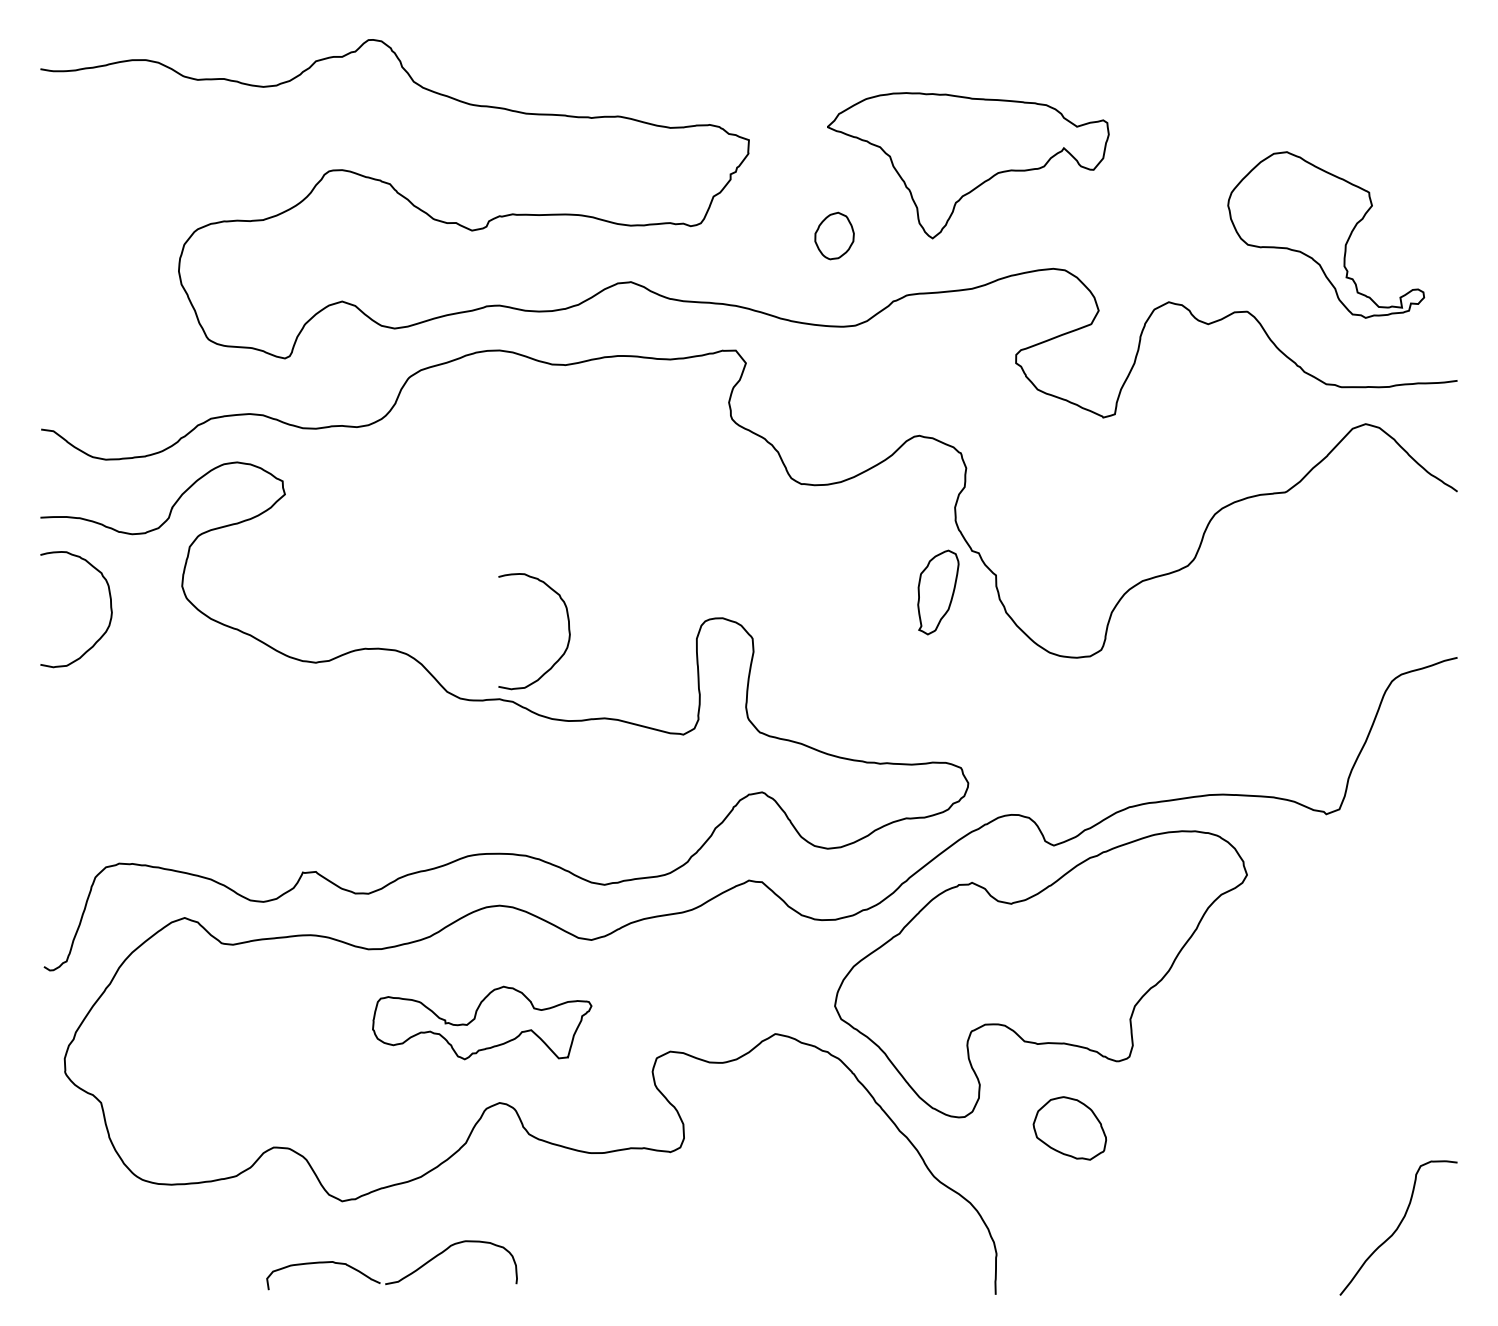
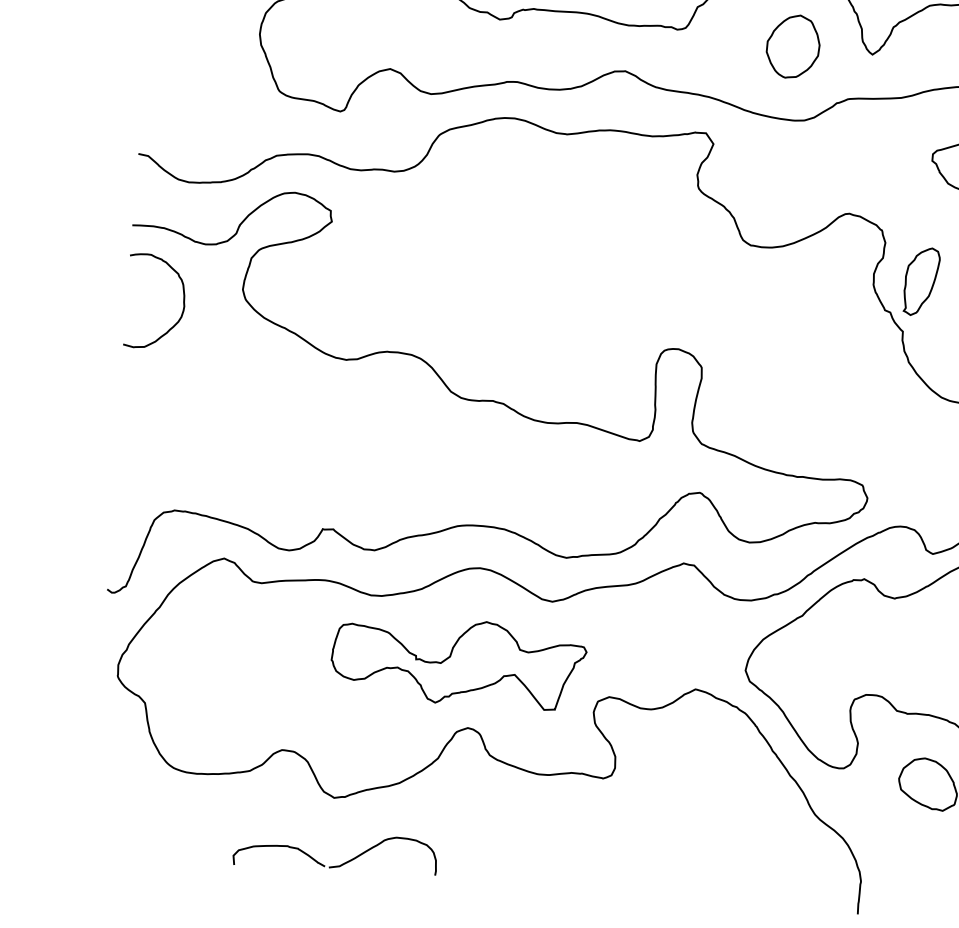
part: (834, 235) -> (793, 46), size x1.67
part: (938, 592) -> (921, 281), moved
curve: (568, 631) -> (553, 350), removed
part: (482, 1022) -> (458, 661), size x1.43
part: (399, 1279) -> (340, 864), moved

